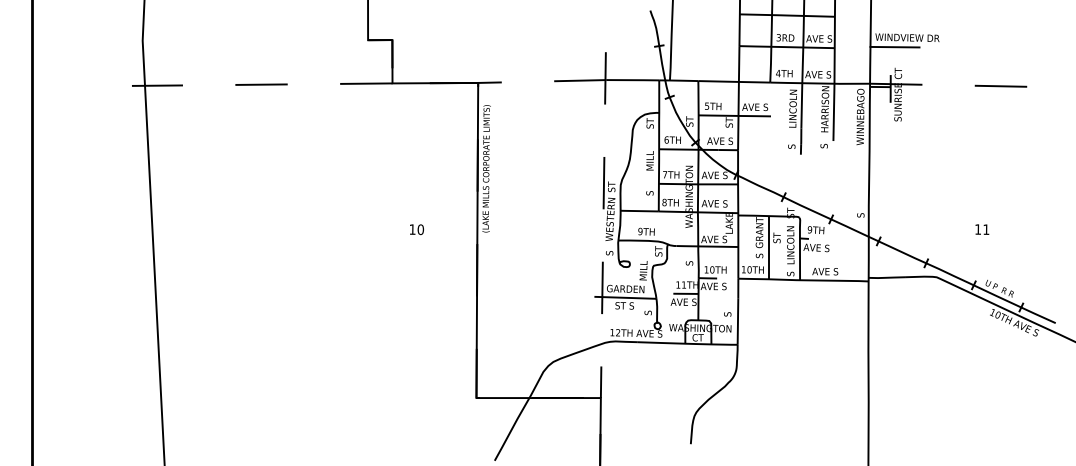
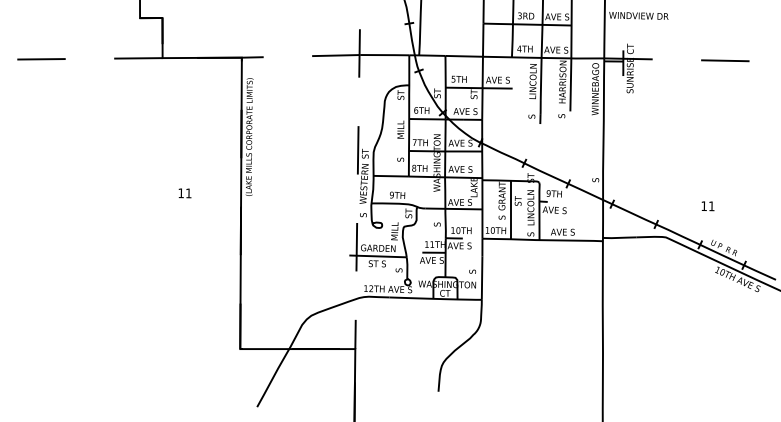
line: (894, 46) -> (626, 23), removed
text: (420, 229) -> (188, 193), 10 -> 11
text: (982, 229) -> (708, 206), moved

